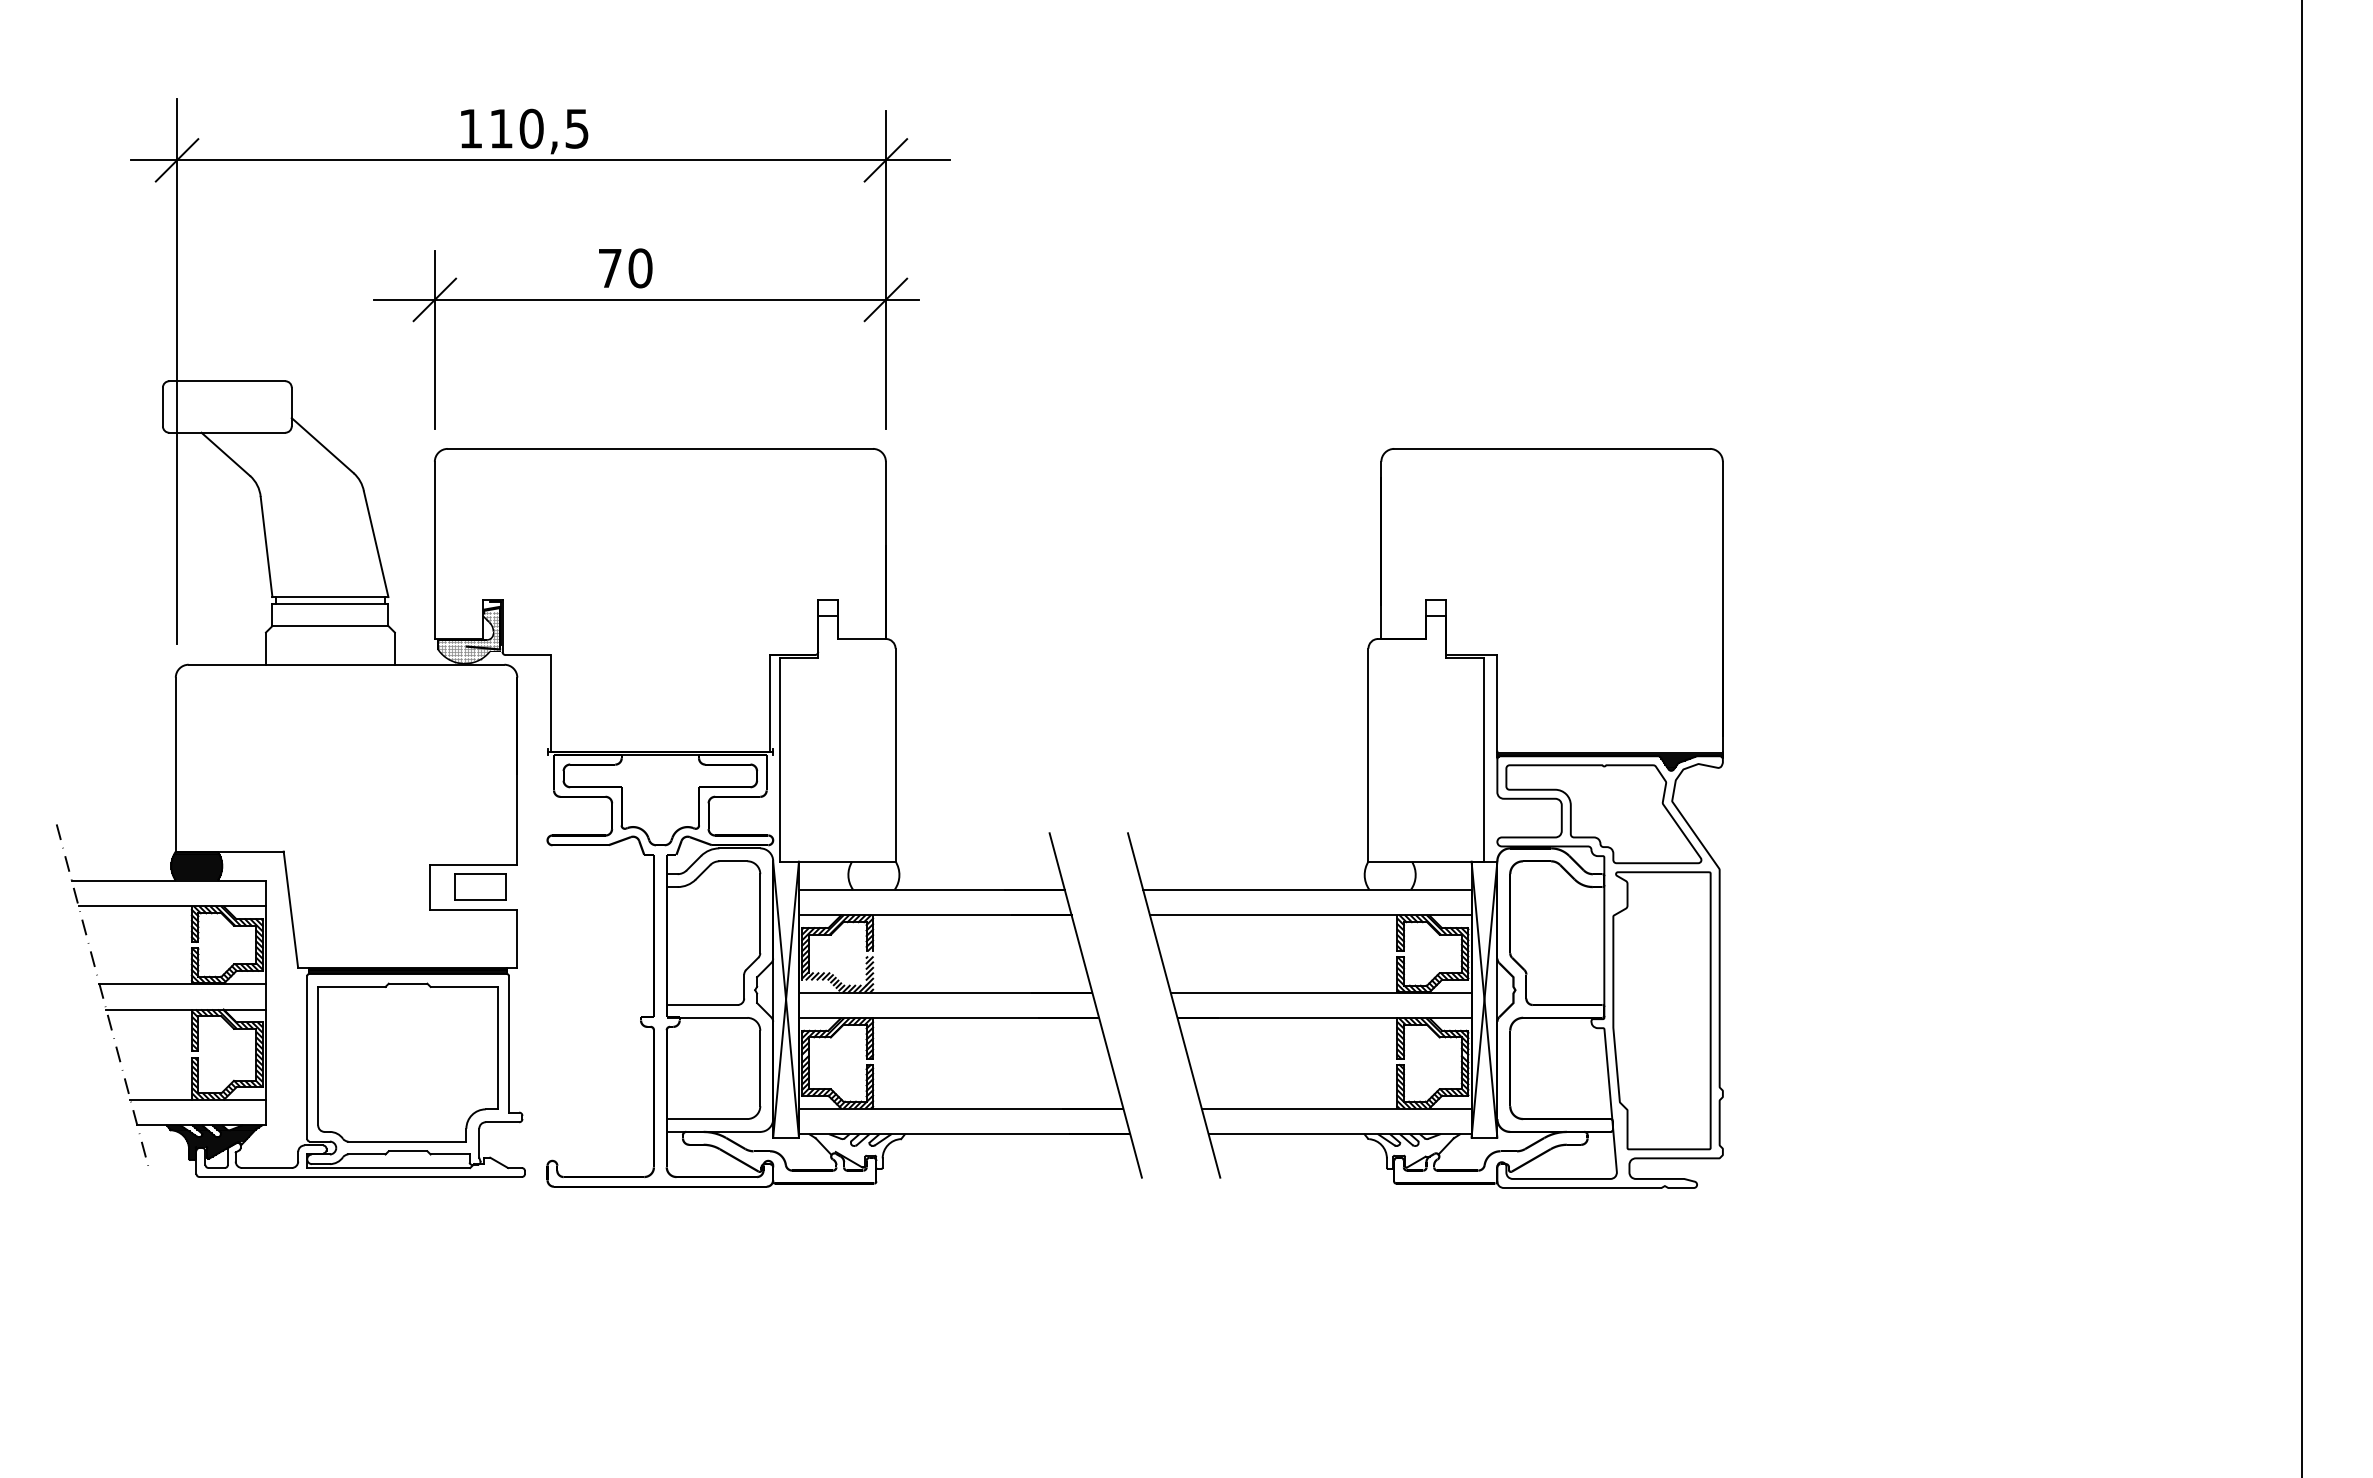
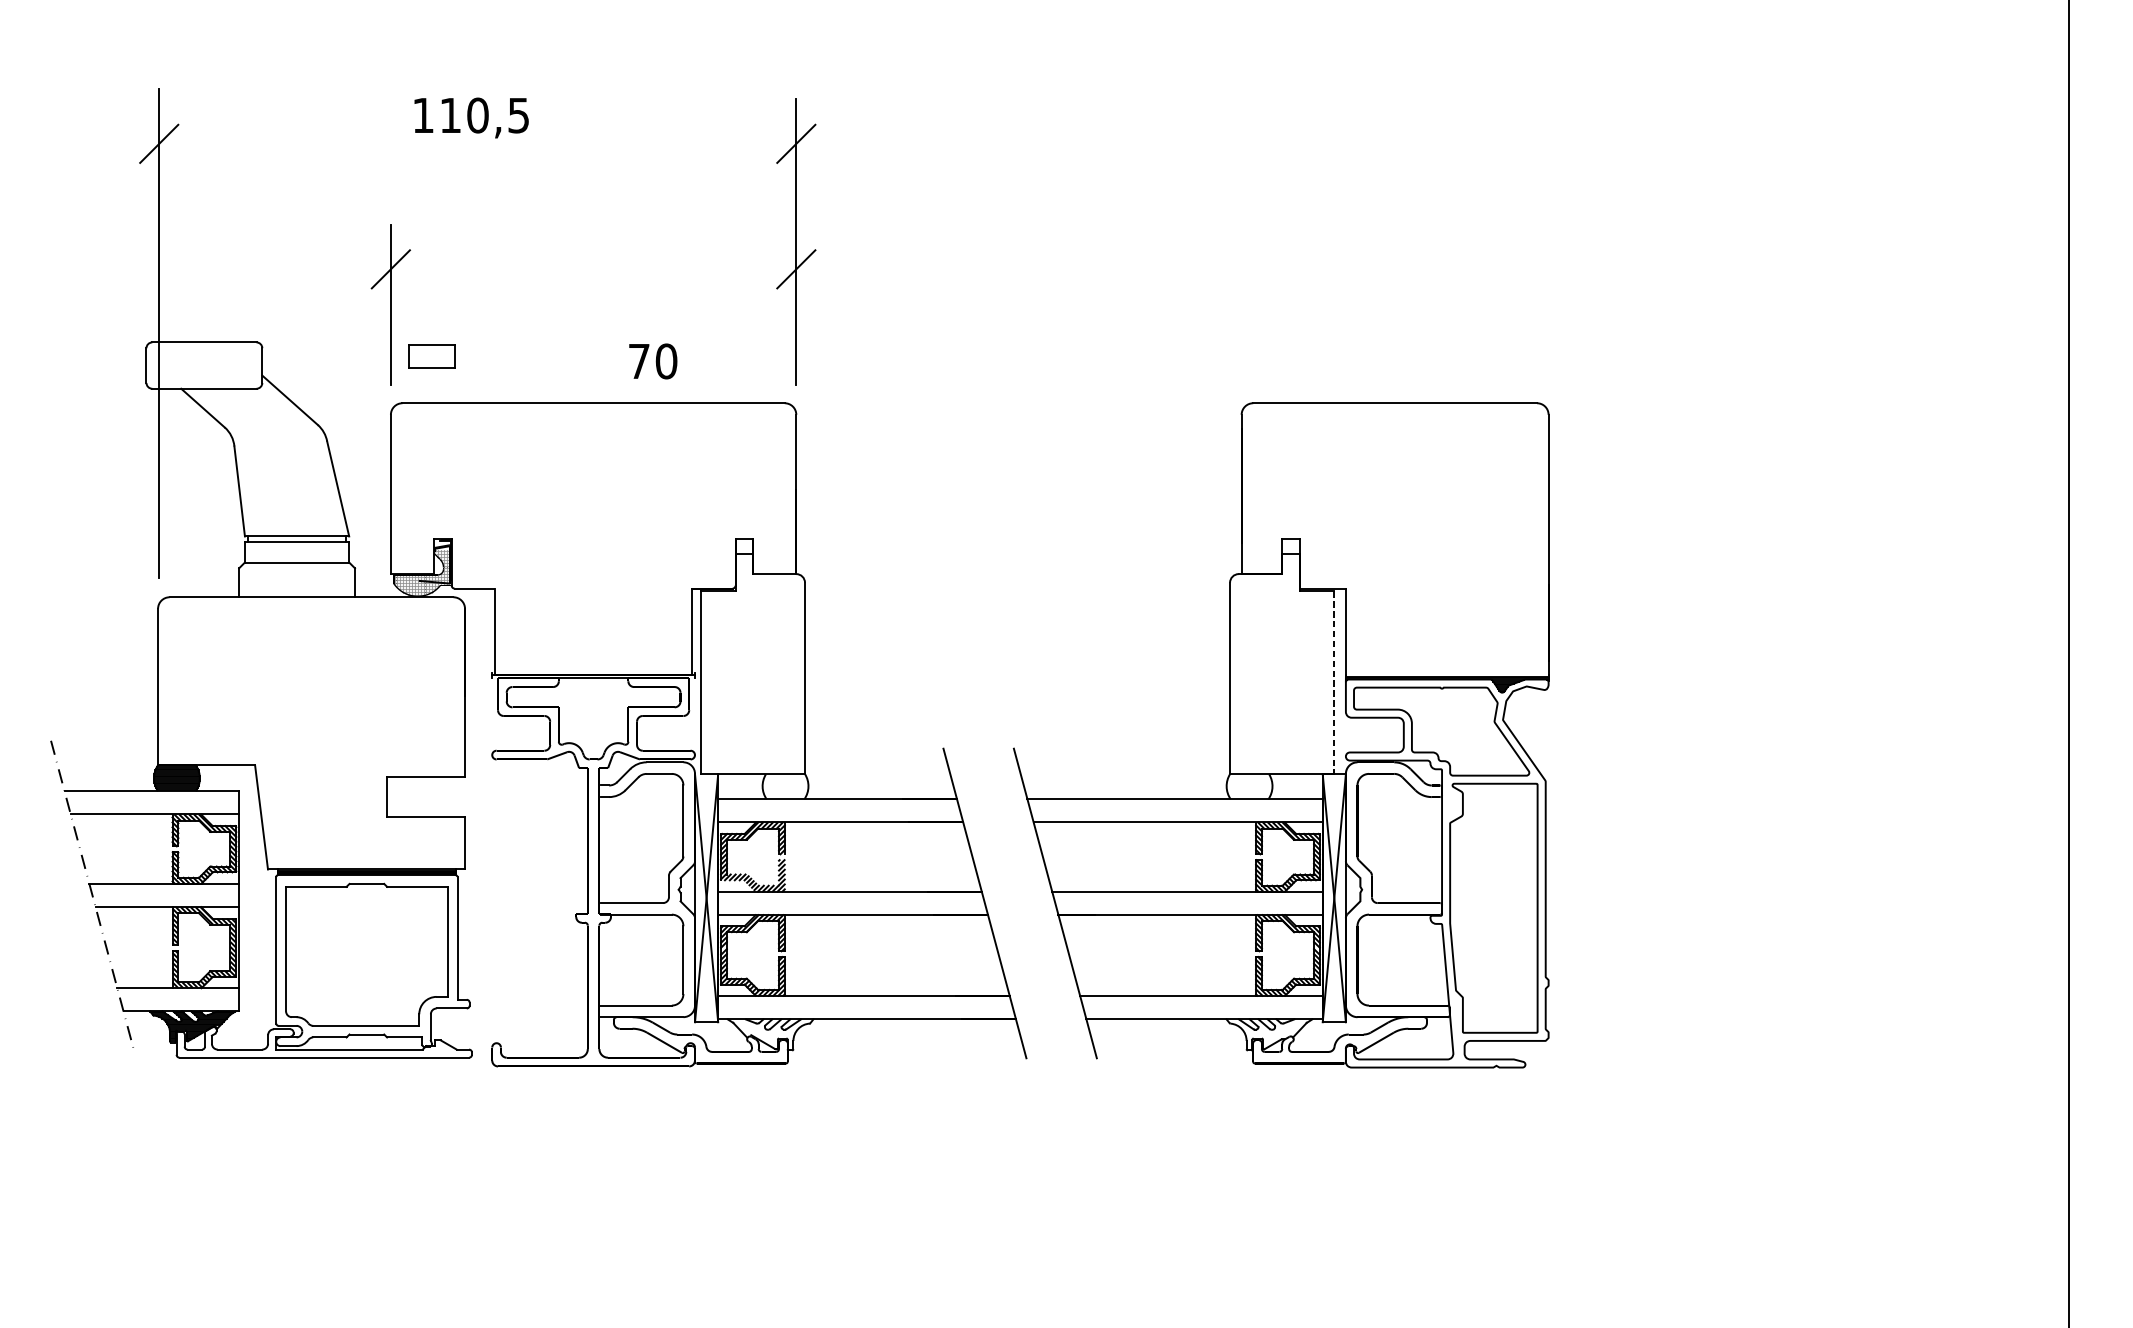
line: (540, 160) -> (485, 144), removed
text: (625, 268) -> (653, 361), moved
line: (645, 299) -> (580, 268), removed
line: (1484, 759) -> (1334, 682), solid -> dashed
part: (480, 886) -> (431, 356), moved

